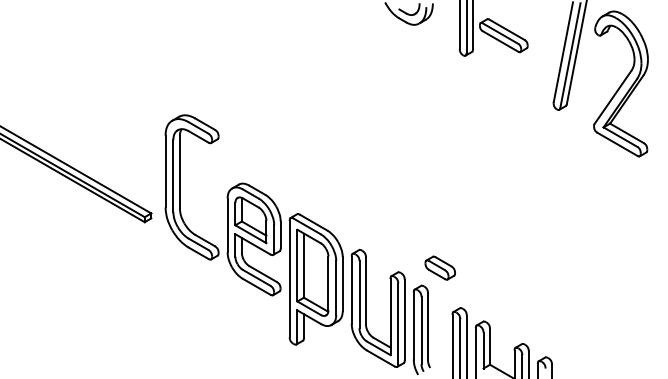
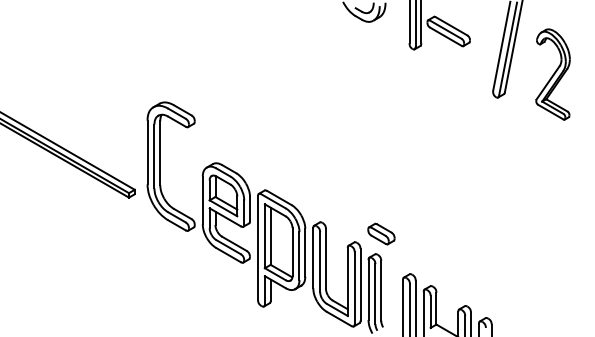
part: (620, 83) -> (552, 74), size x0.7
part: (439, 267) -> (380, 233), moved

